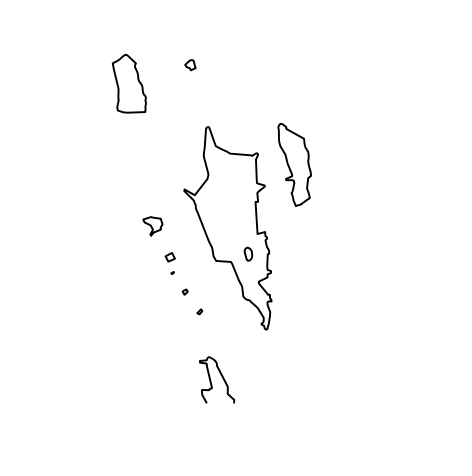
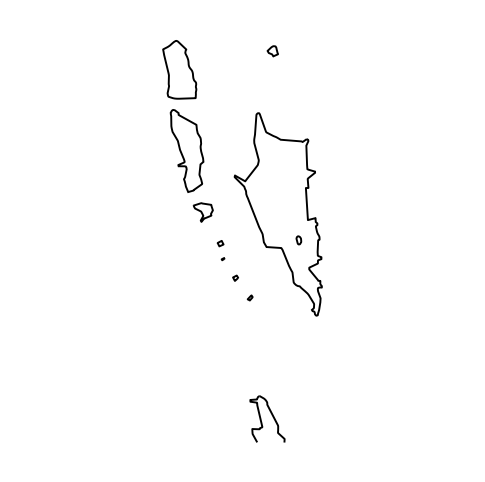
part: (190, 65) -> (272, 51), moved
part: (294, 164) -> (186, 150), moved
part: (248, 254) -> (298, 240), size x0.62
part: (170, 257) -> (220, 243), size x0.62
part: (217, 379) -> (267, 418), moved

